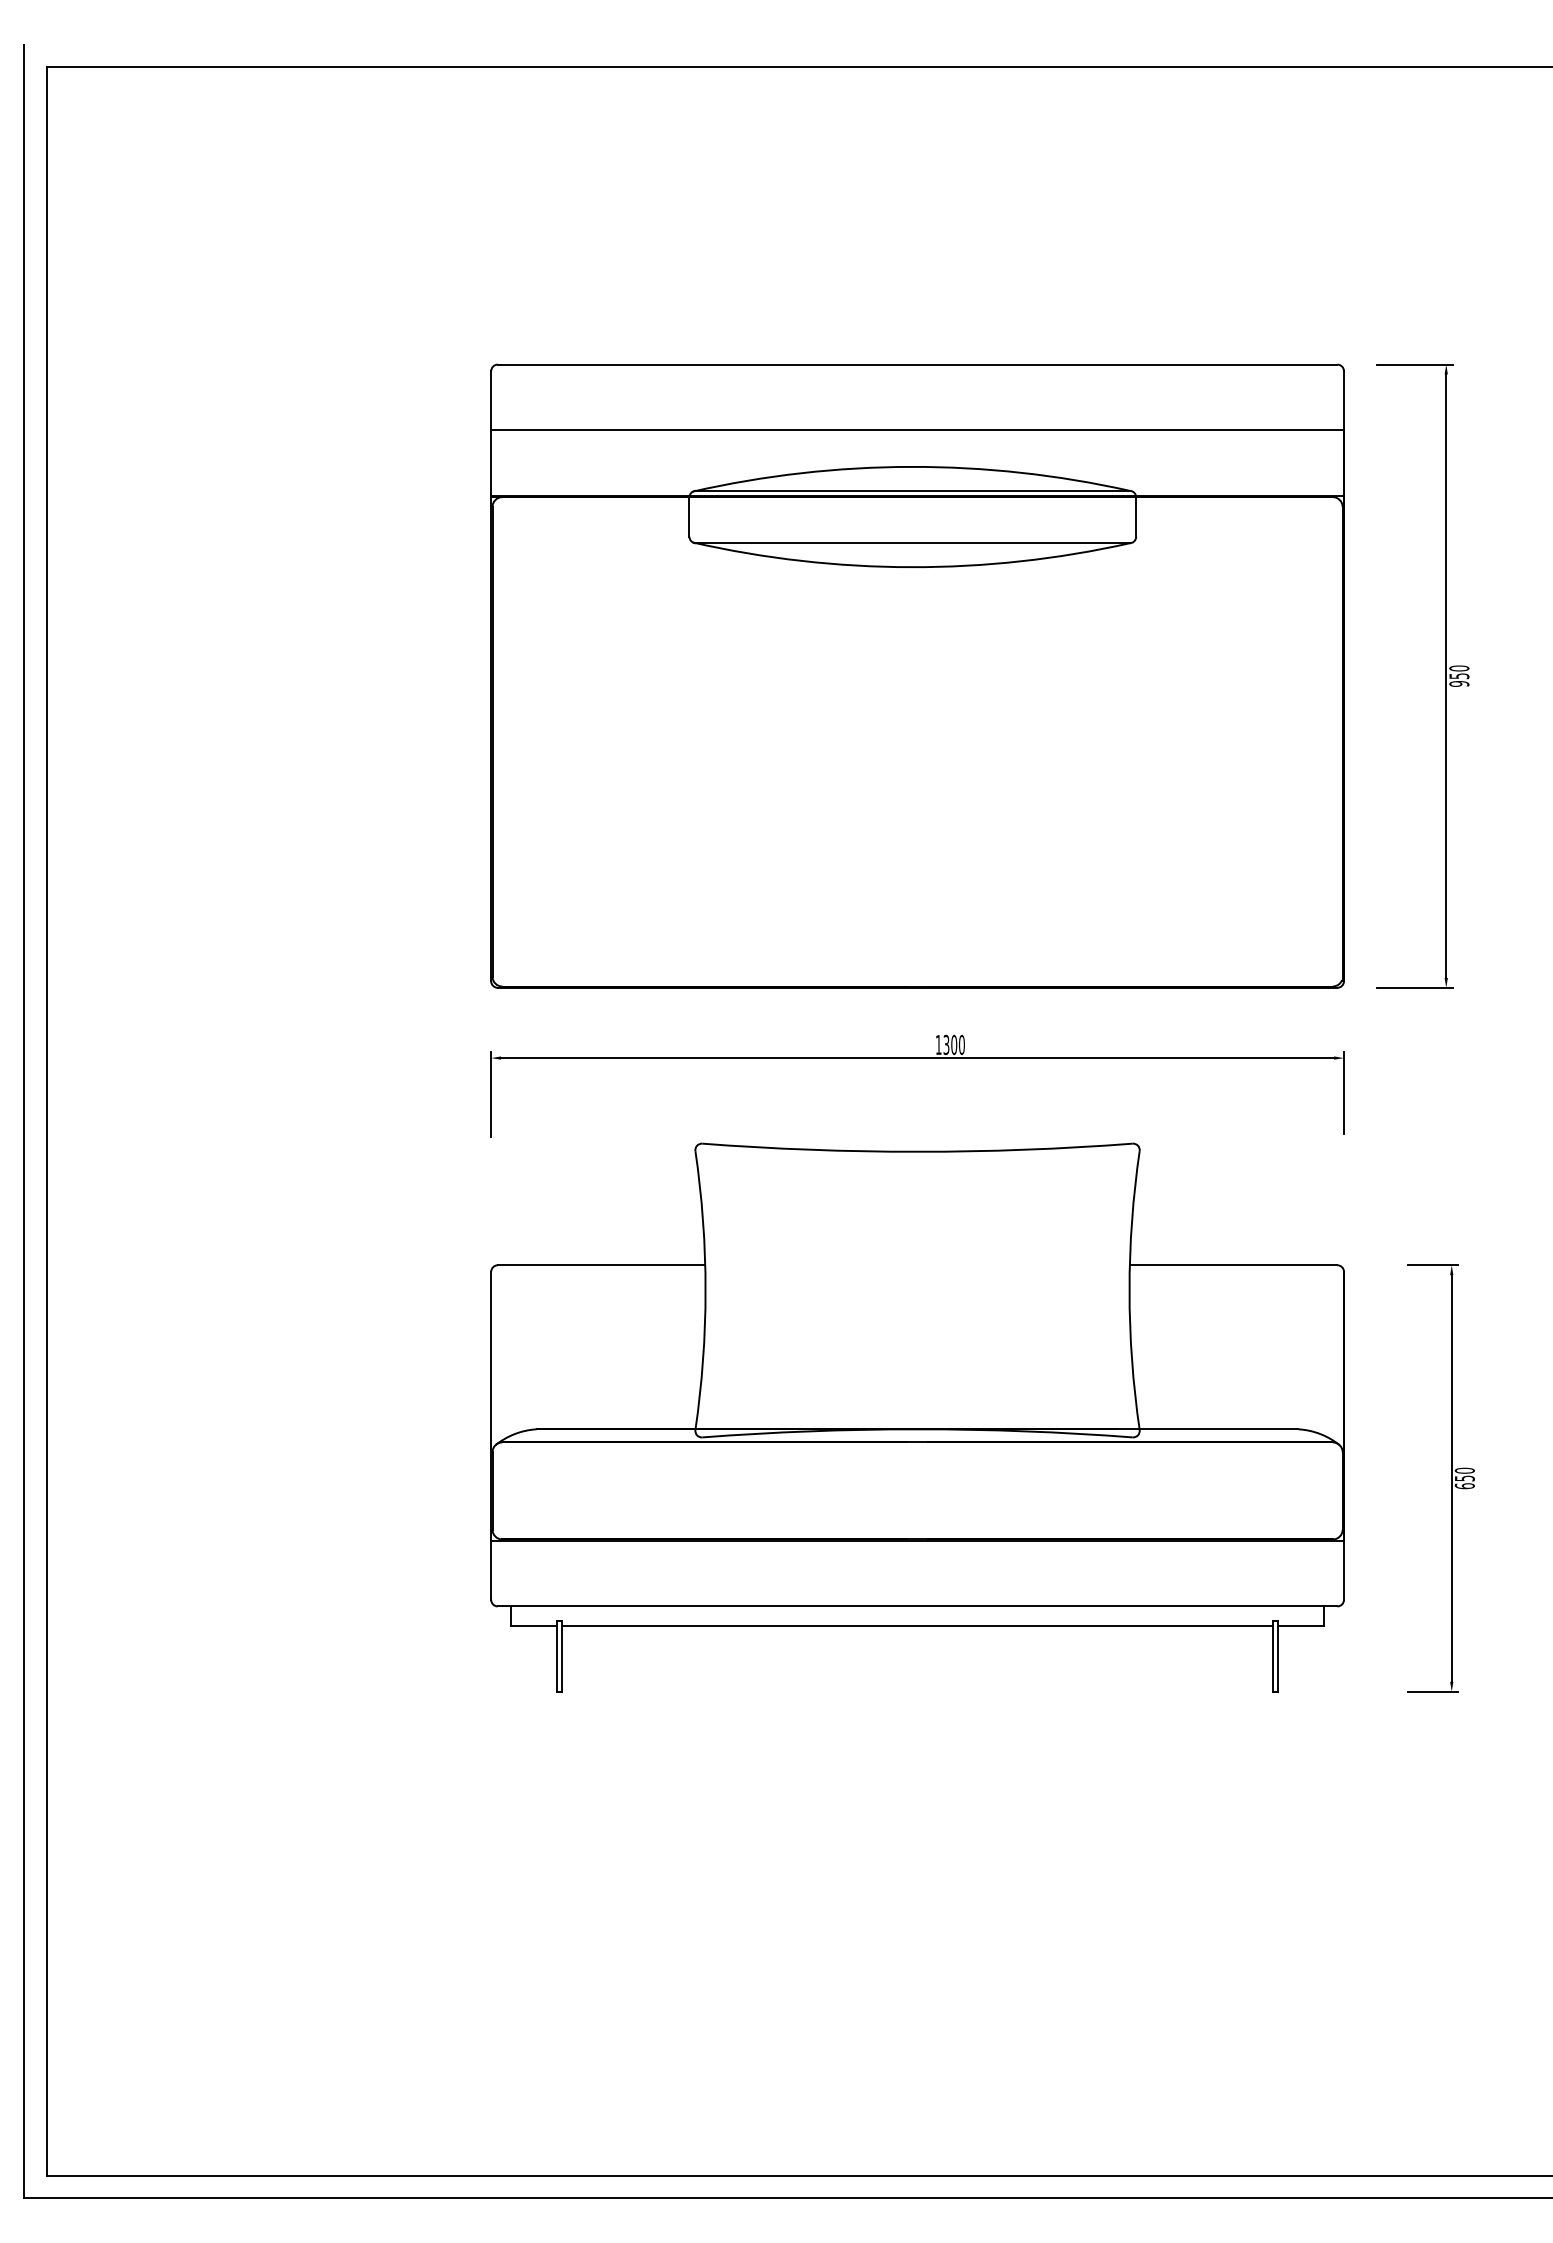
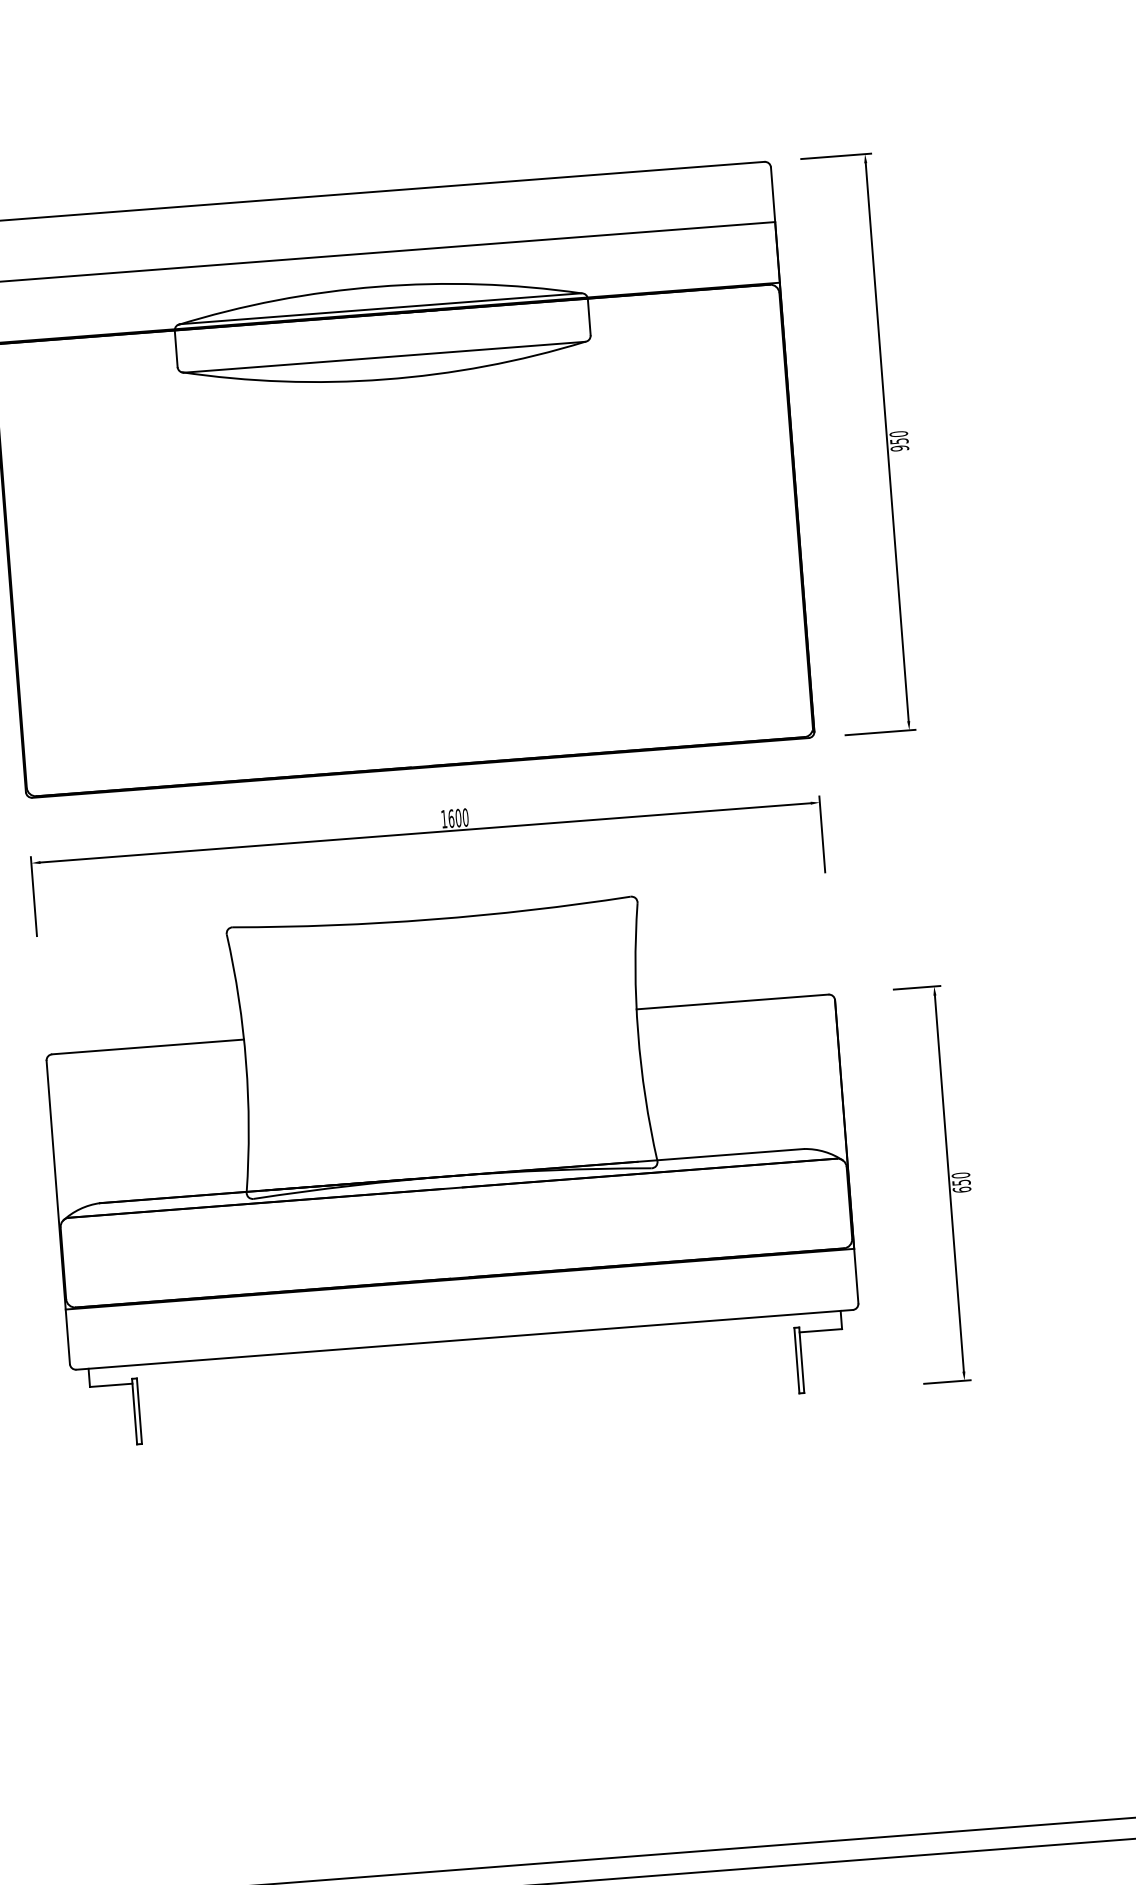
text: (946, 1044) -> (451, 818), 1300 -> 1600
line: (917, 1626) -> (465, 1358), removed

